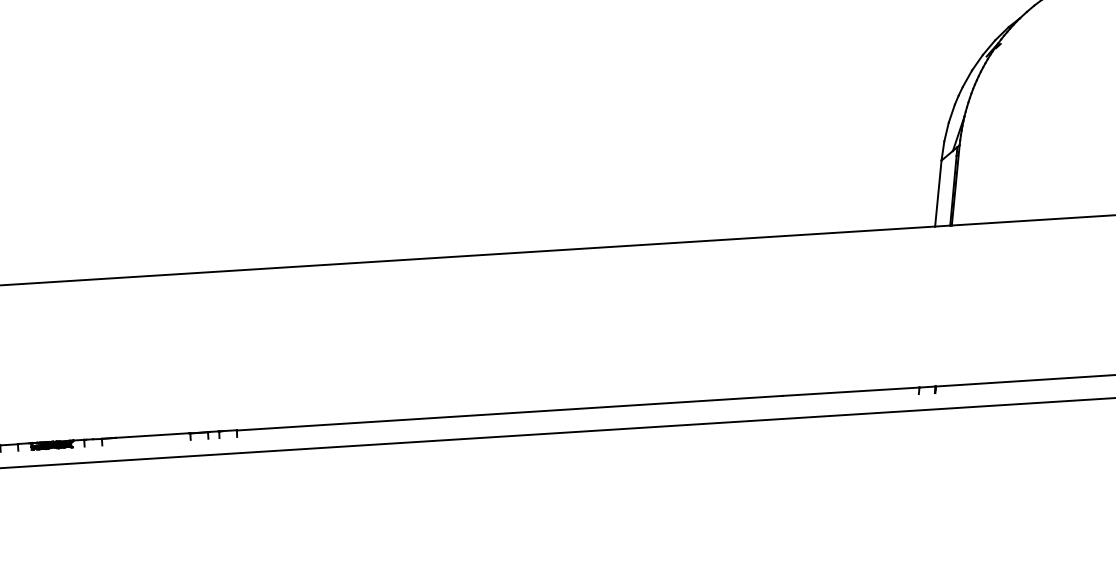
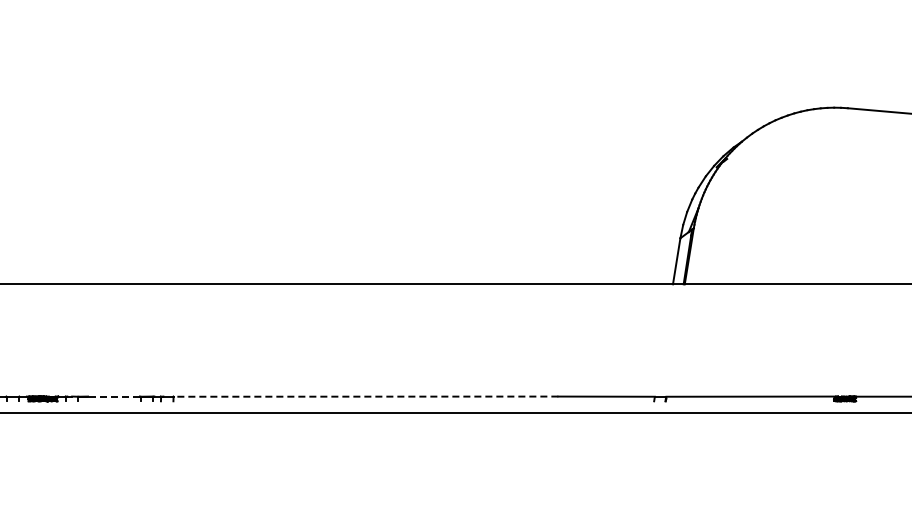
line: (509, 413) -> (365, 396), solid -> dashed
line: (153, 435) -> (114, 396), solid -> dashed

